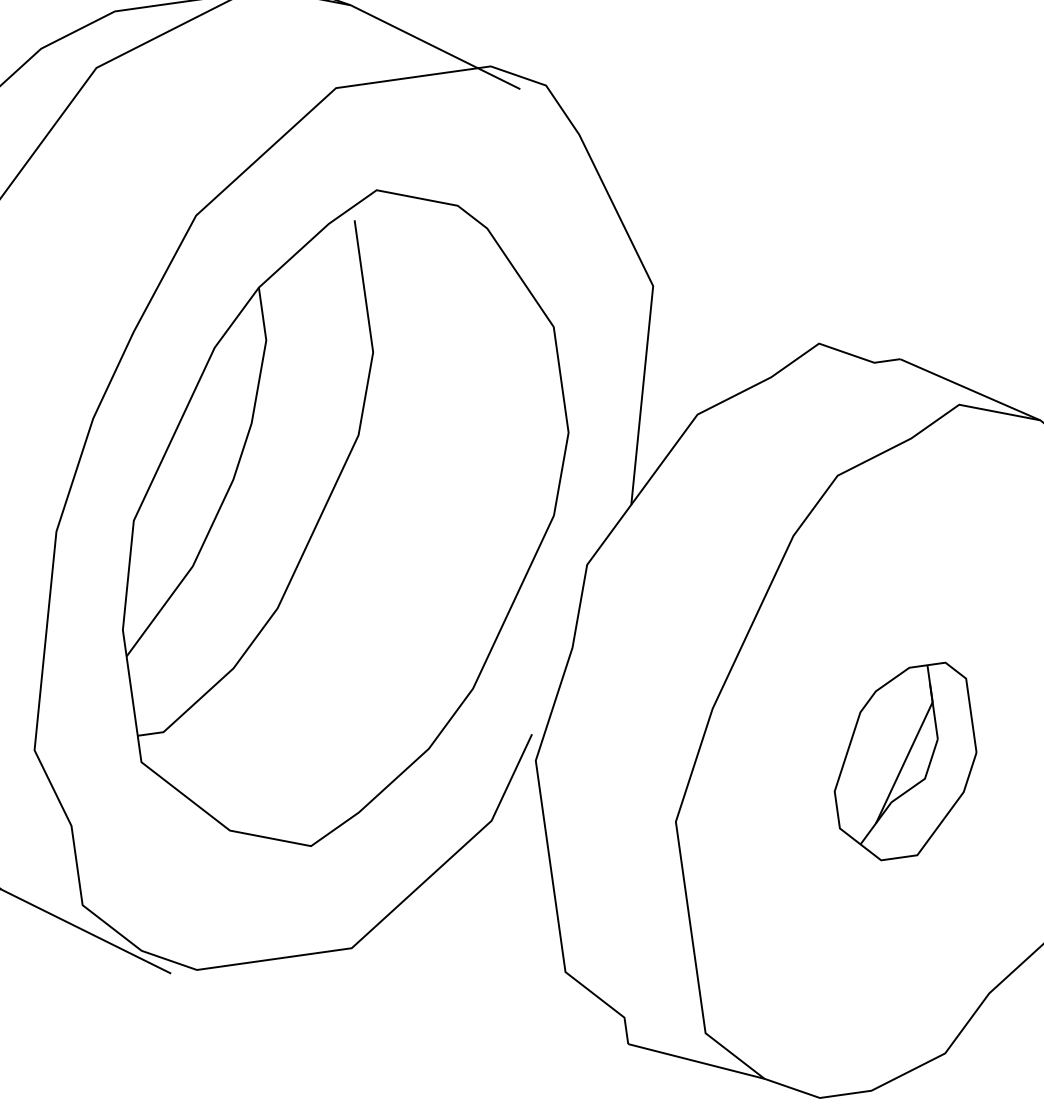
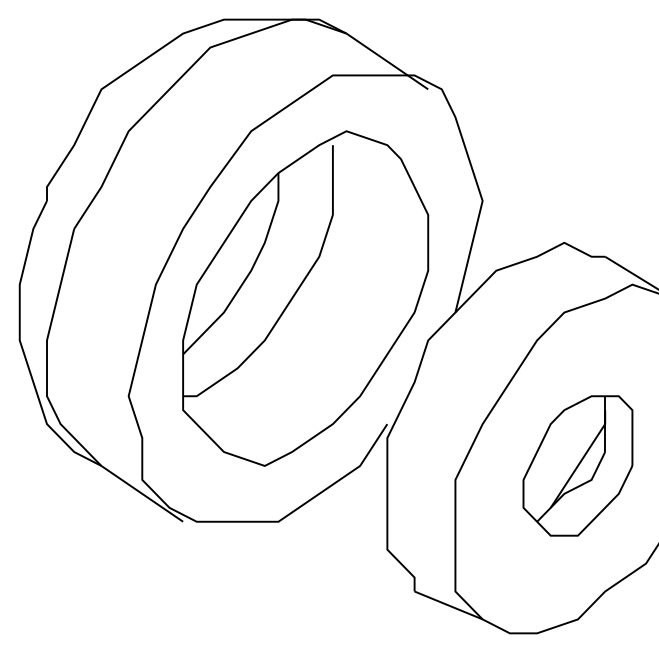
part: (903, 762) -> (577, 465), size x1.43

